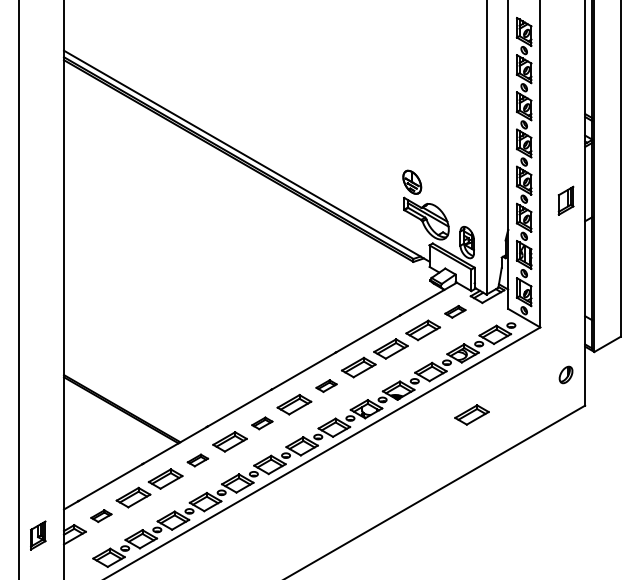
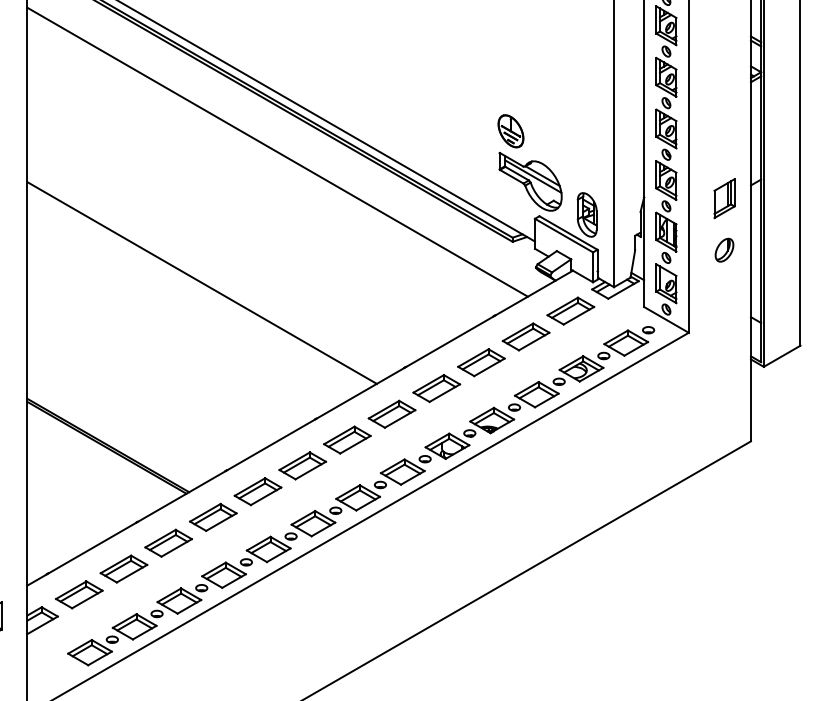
line: (244, 197) -> (278, 152), added
part: (565, 200) -> (723, 198), moved
line: (189, 291) -> (201, 282), added
part: (455, 311) -> (571, 310), size x1.67
part: (565, 374) -> (723, 249), moved
part: (326, 385) -> (391, 413), size x1.67
part: (471, 414) -> (593, 453), removed
part: (262, 423) -> (303, 466), size x1.67
part: (197, 460) -> (212, 517), size x1.67
part: (101, 515) -> (79, 593), size x1.67

